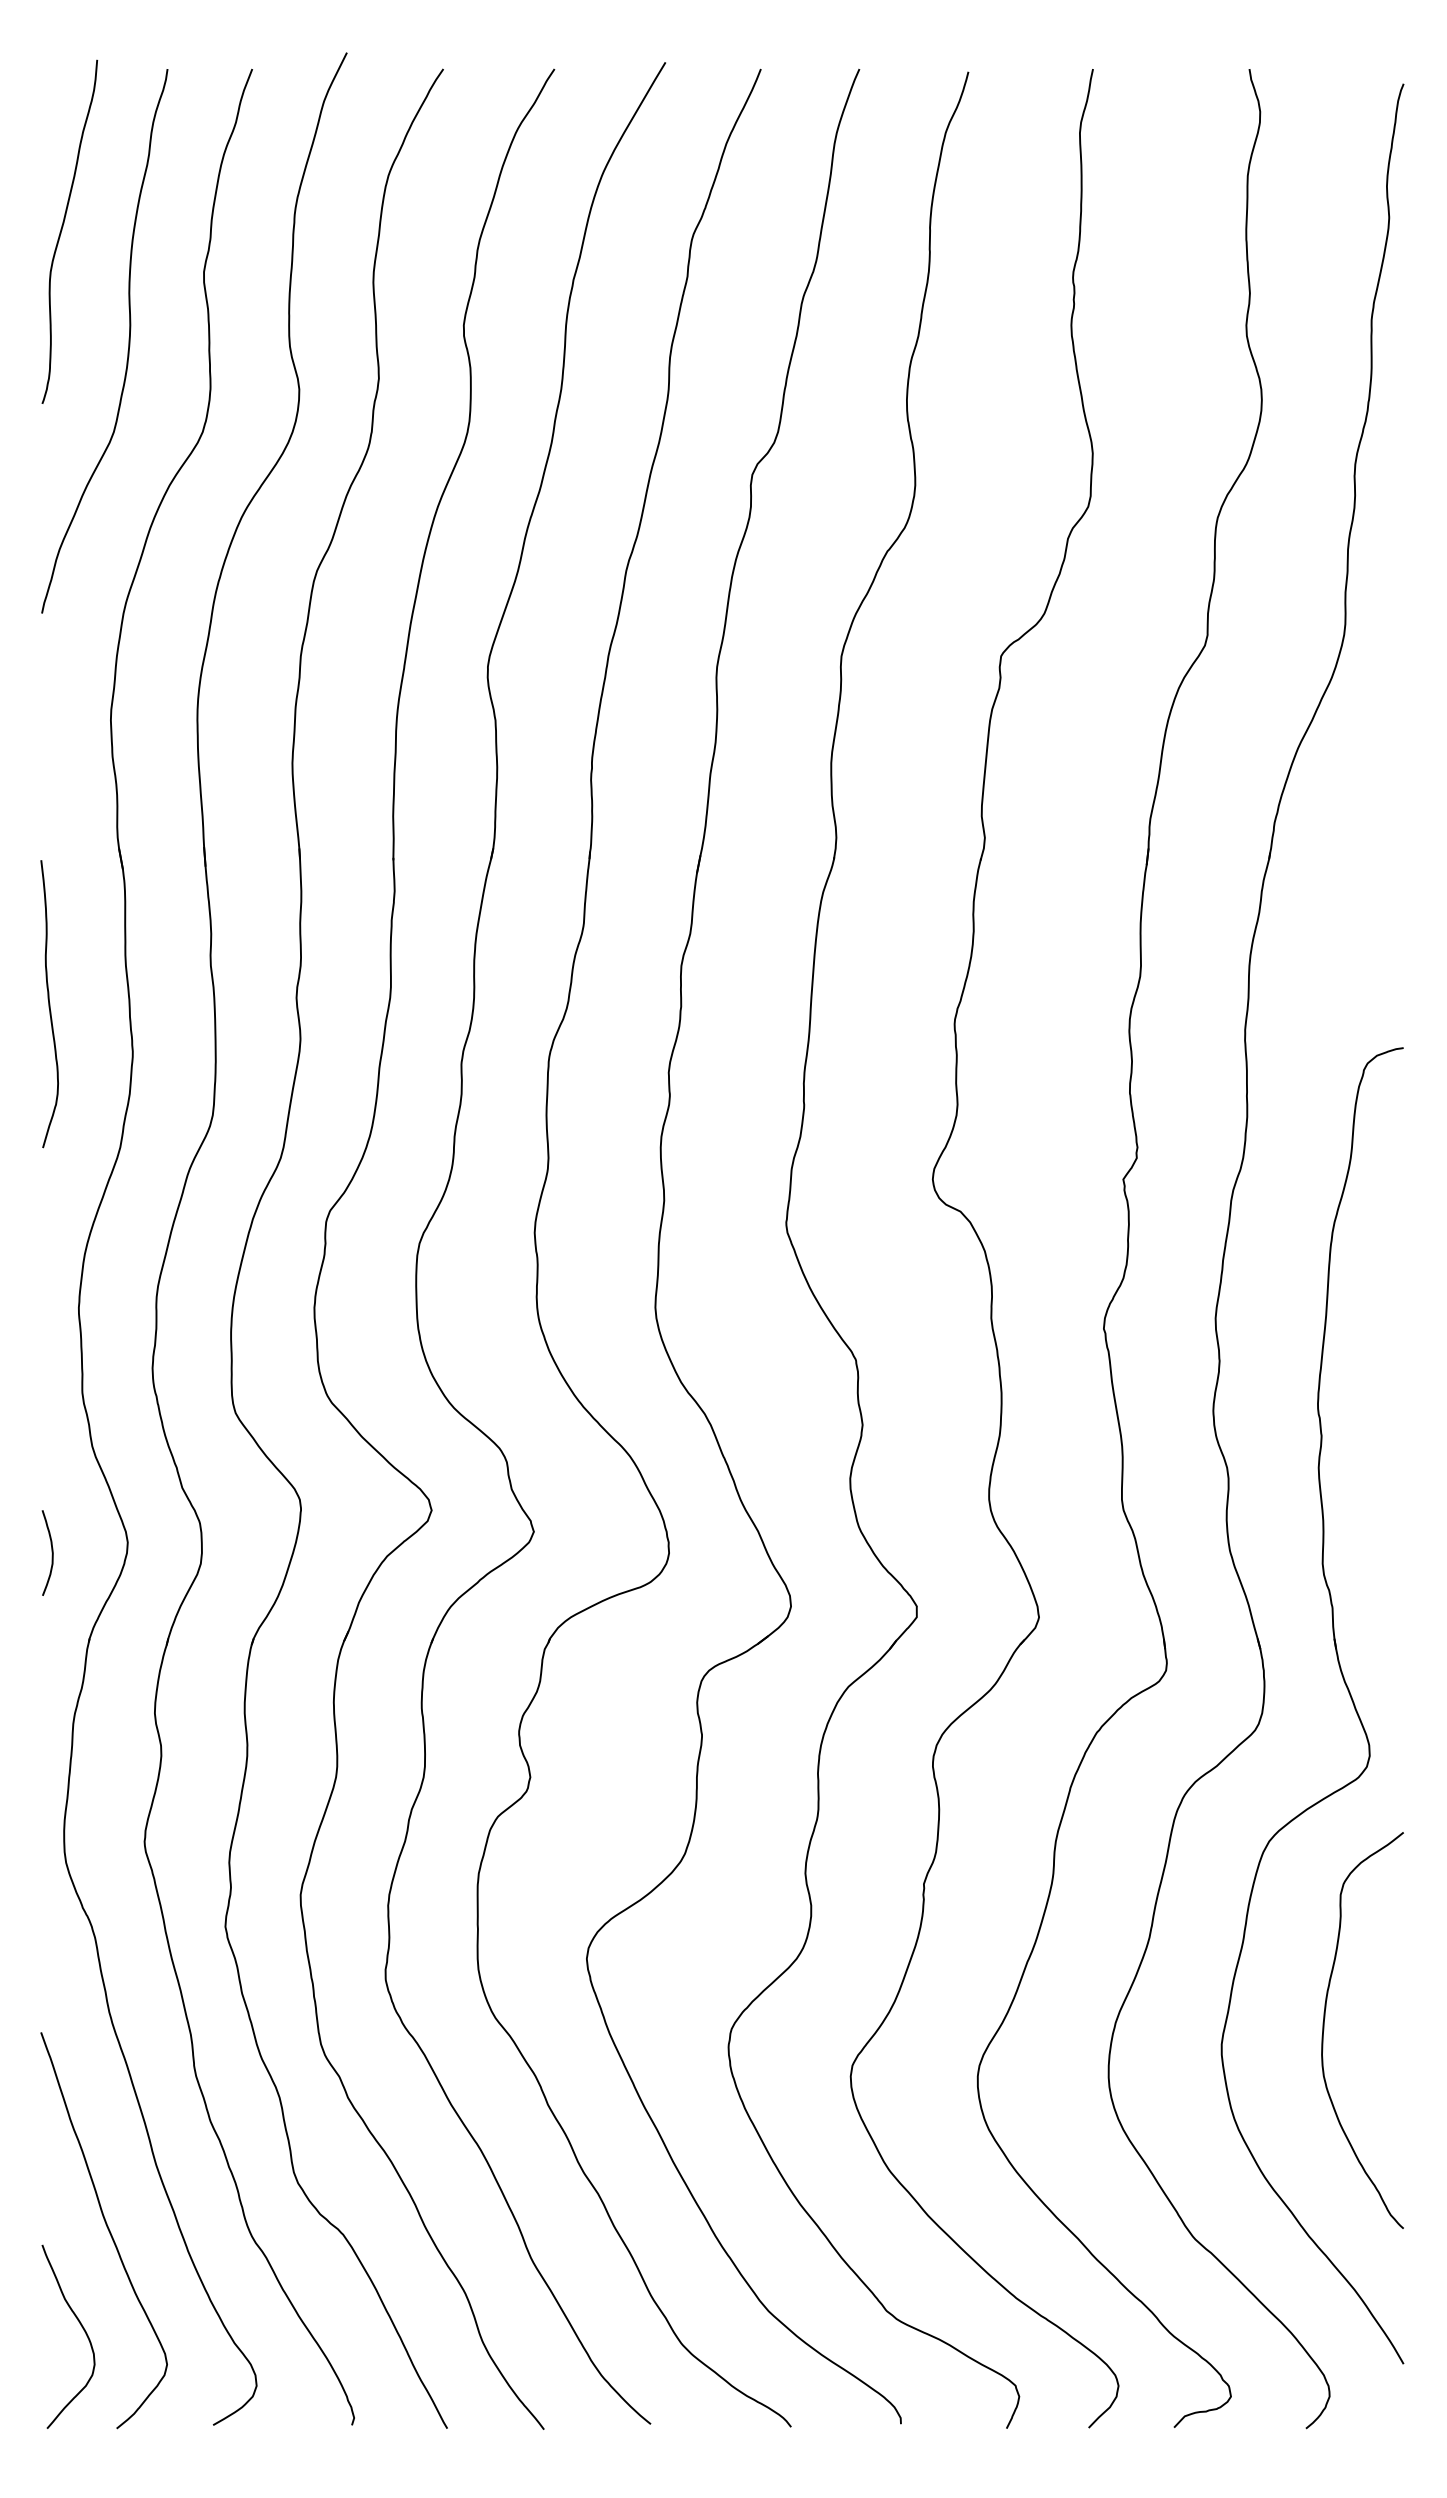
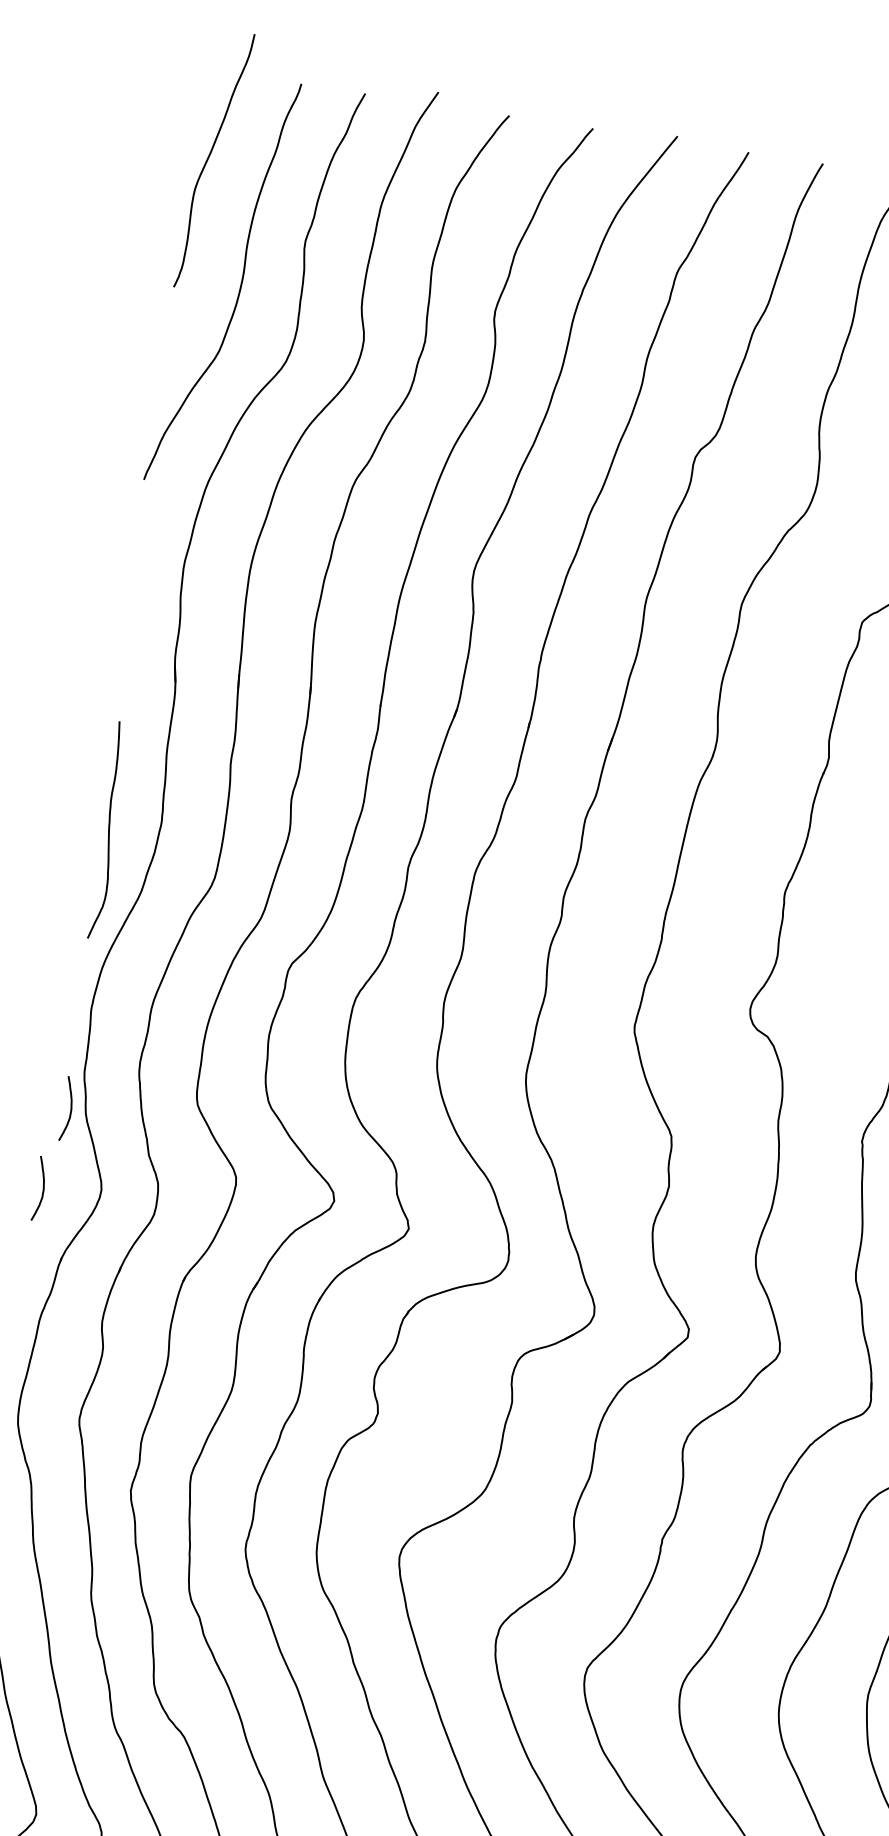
curve: (62, 230) -> (208, 158), moved
curve: (49, 1004) -> (109, 830), moved
curve: (71, 1443) -> (70, 1108), added

